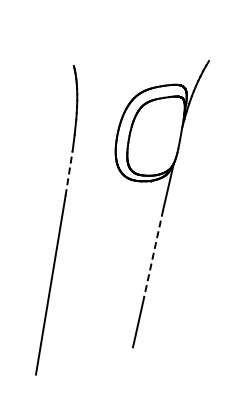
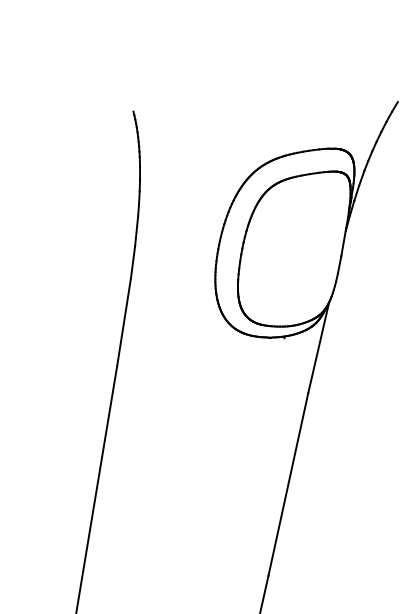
line: (69, 173) -> (124, 322), dashed -> solid
line: (153, 256) -> (289, 484), dashed -> solid

